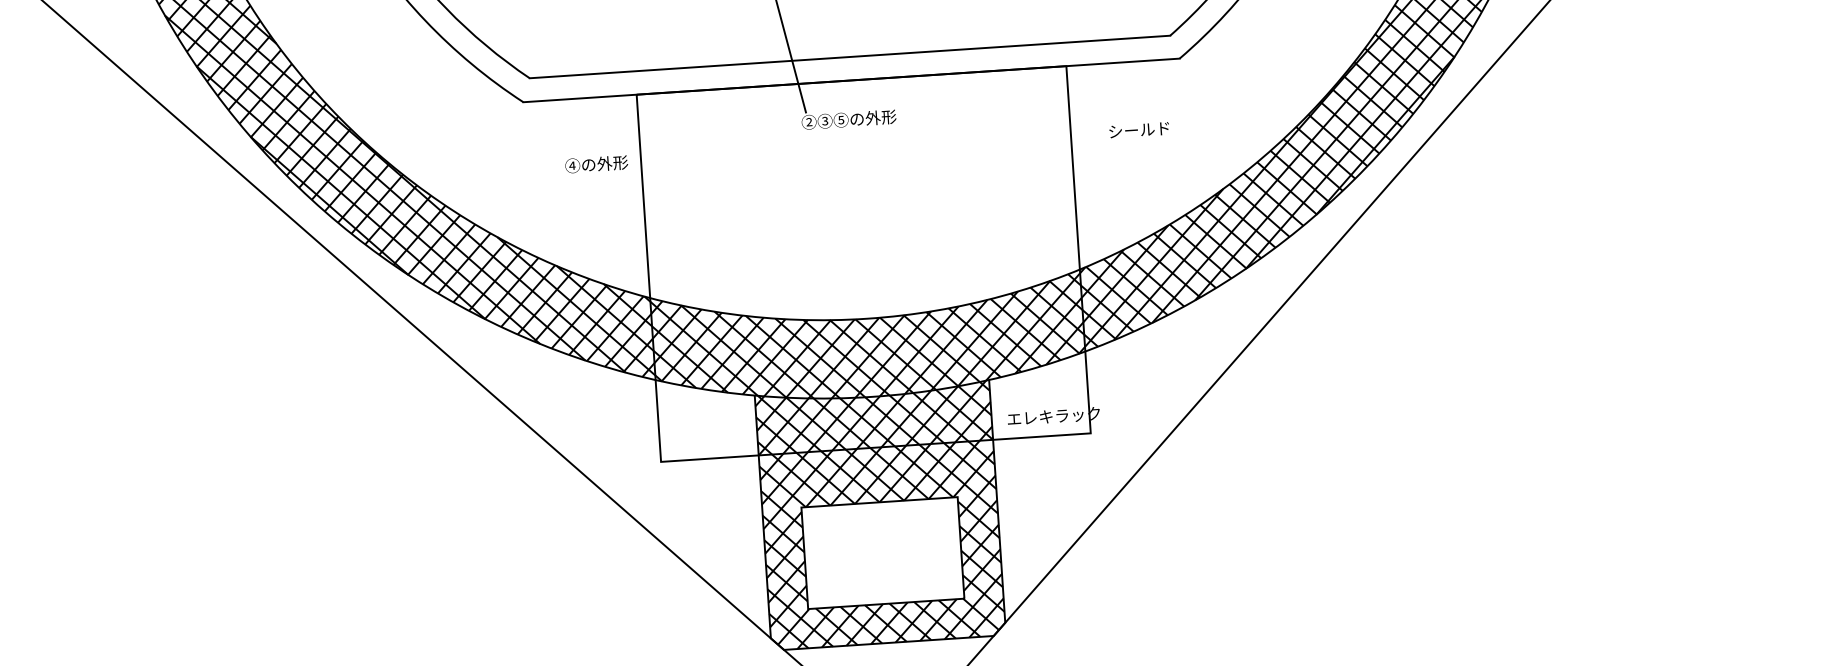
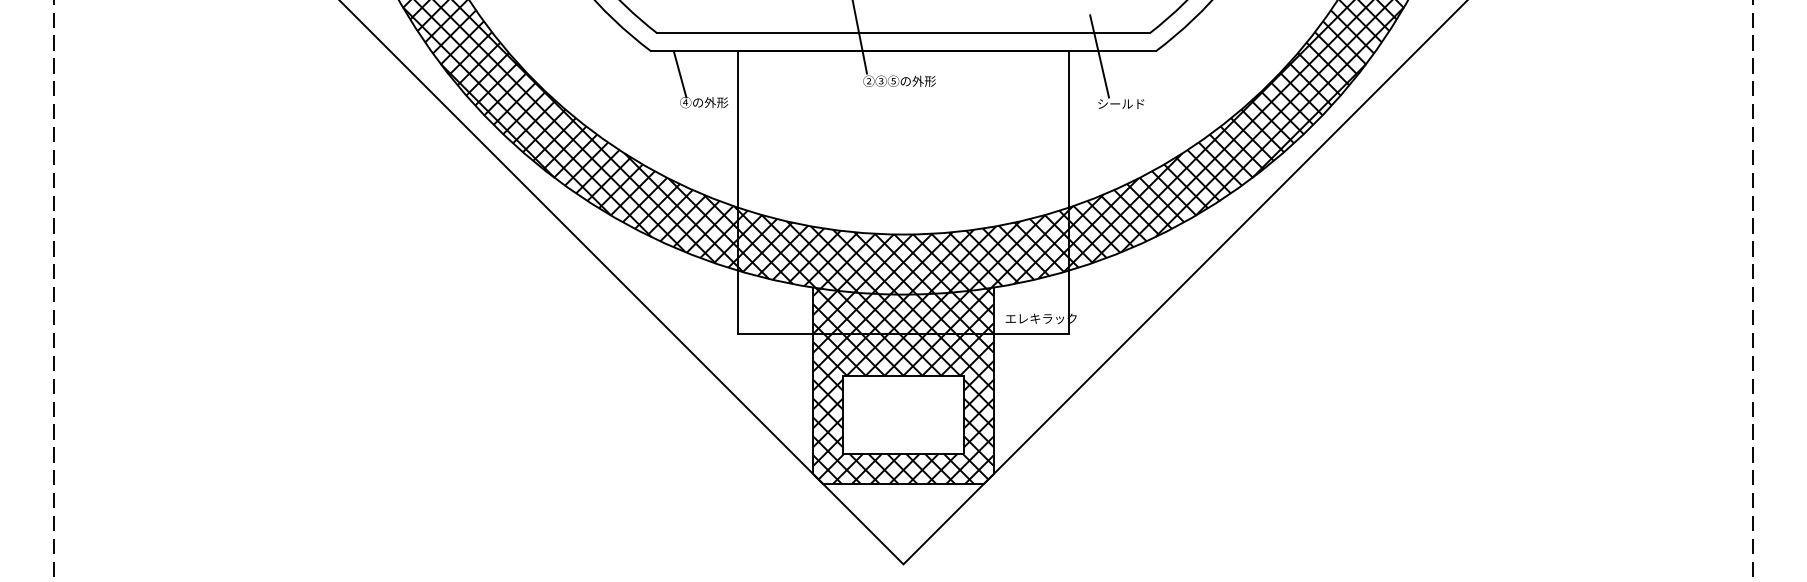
line: (1106, 70) -> (1099, 56), added
line: (562, 129) -> (679, 74), added

